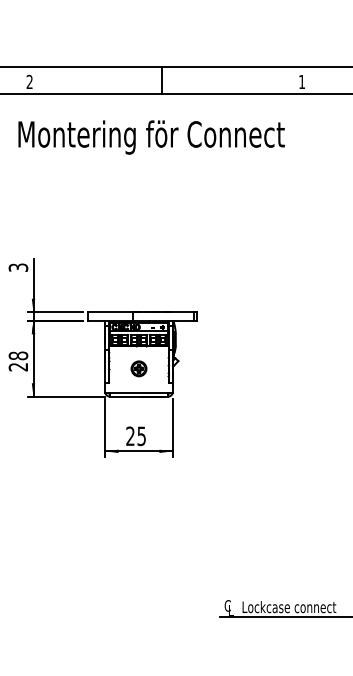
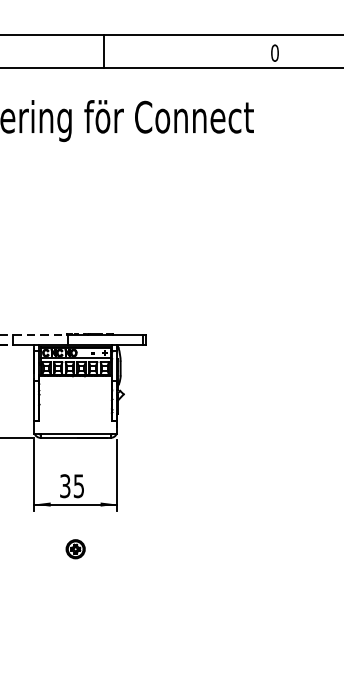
text: (301, 81) -> (274, 52), 1 -> 0
line: (110, 312) -> (40, 334), solid -> dashed
part: (138, 368) -> (75, 548), moved
text: (130, 436) -> (65, 486), 25 -> 35

